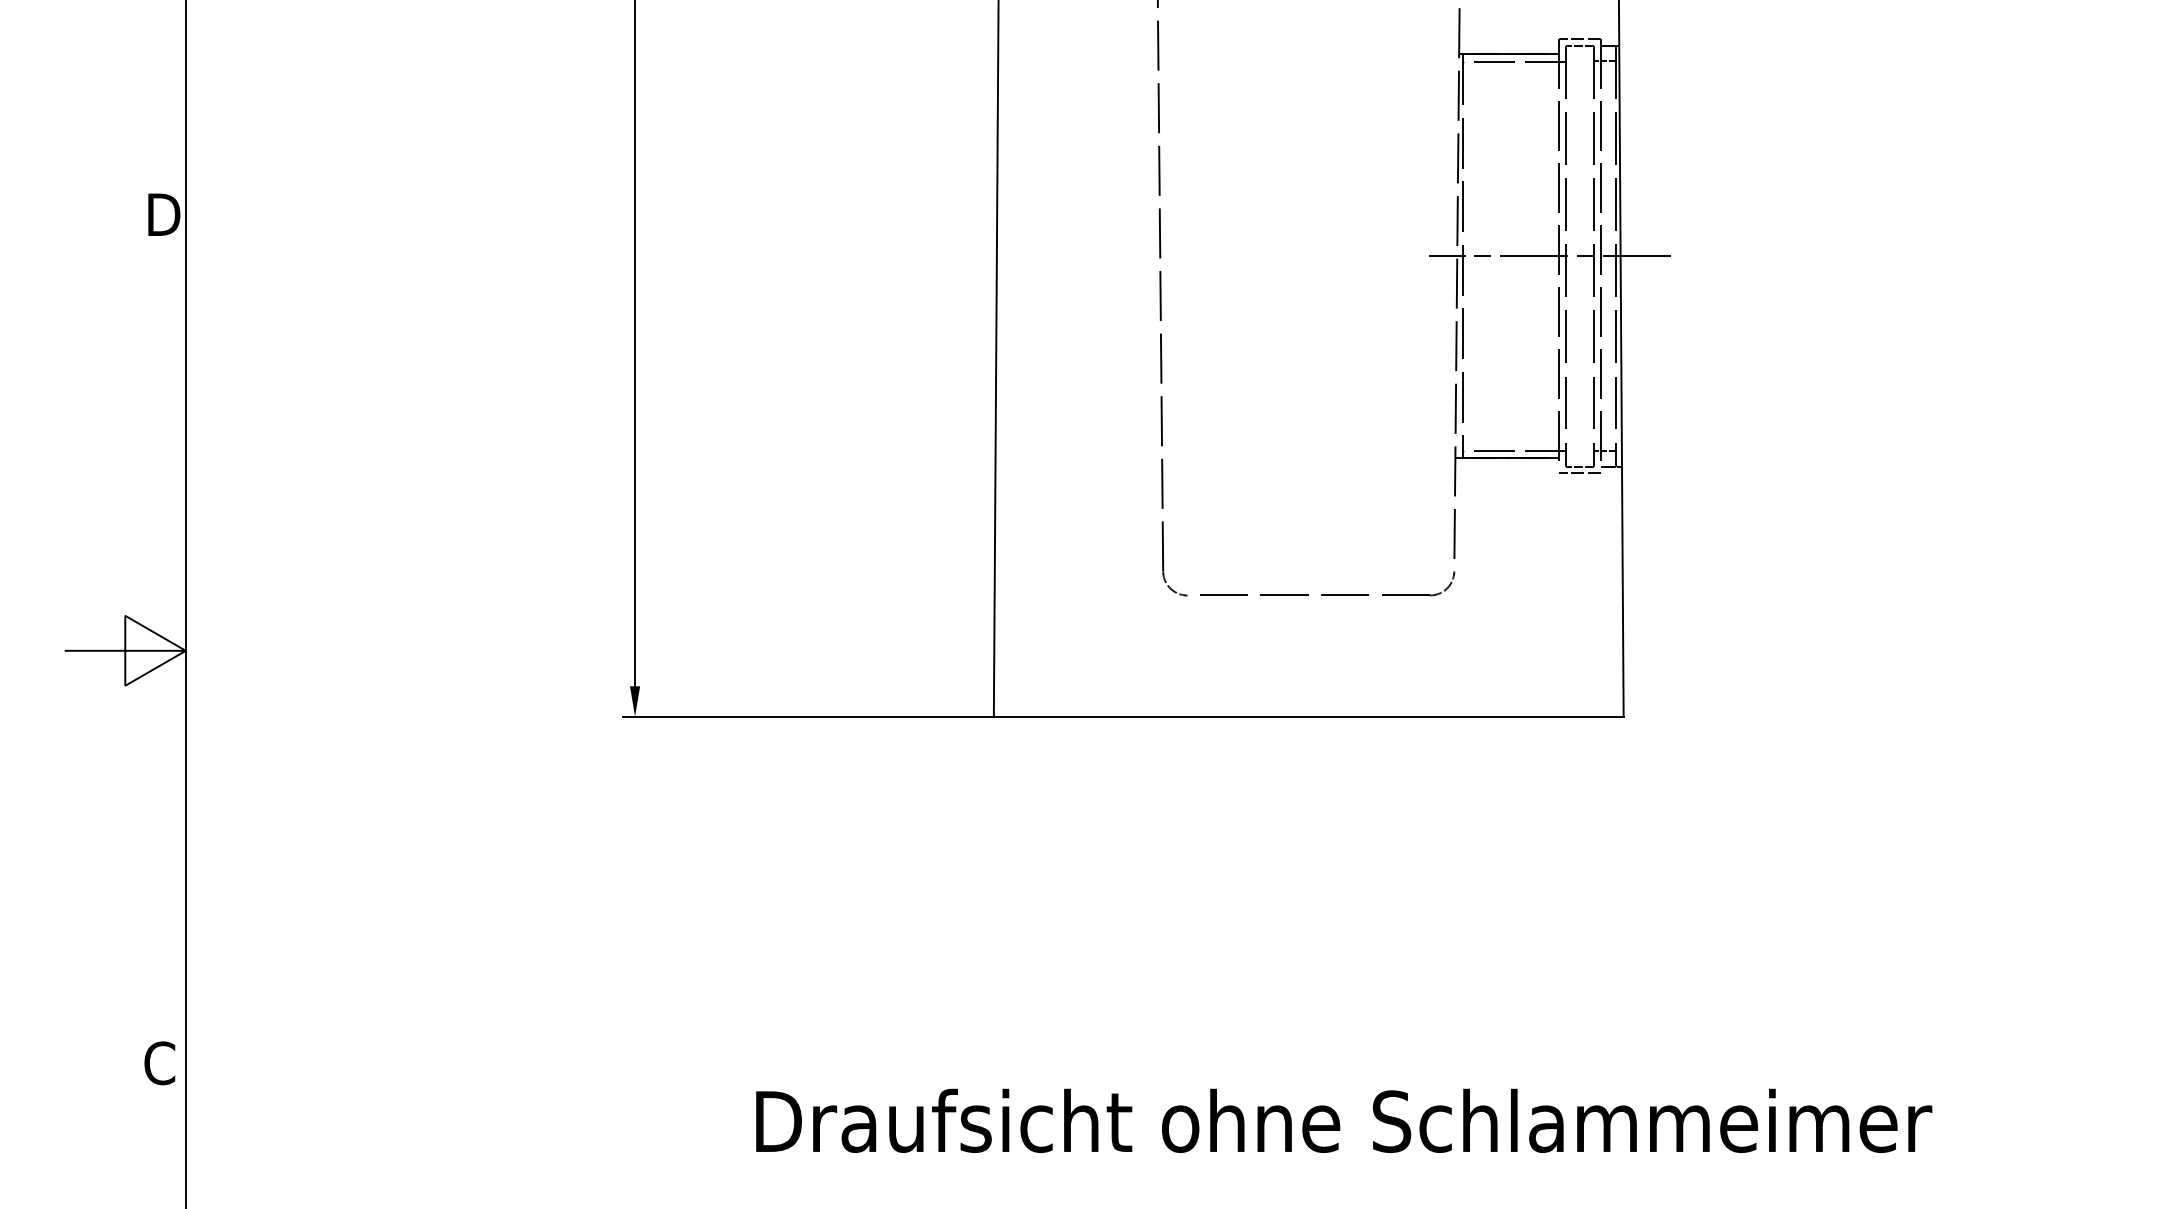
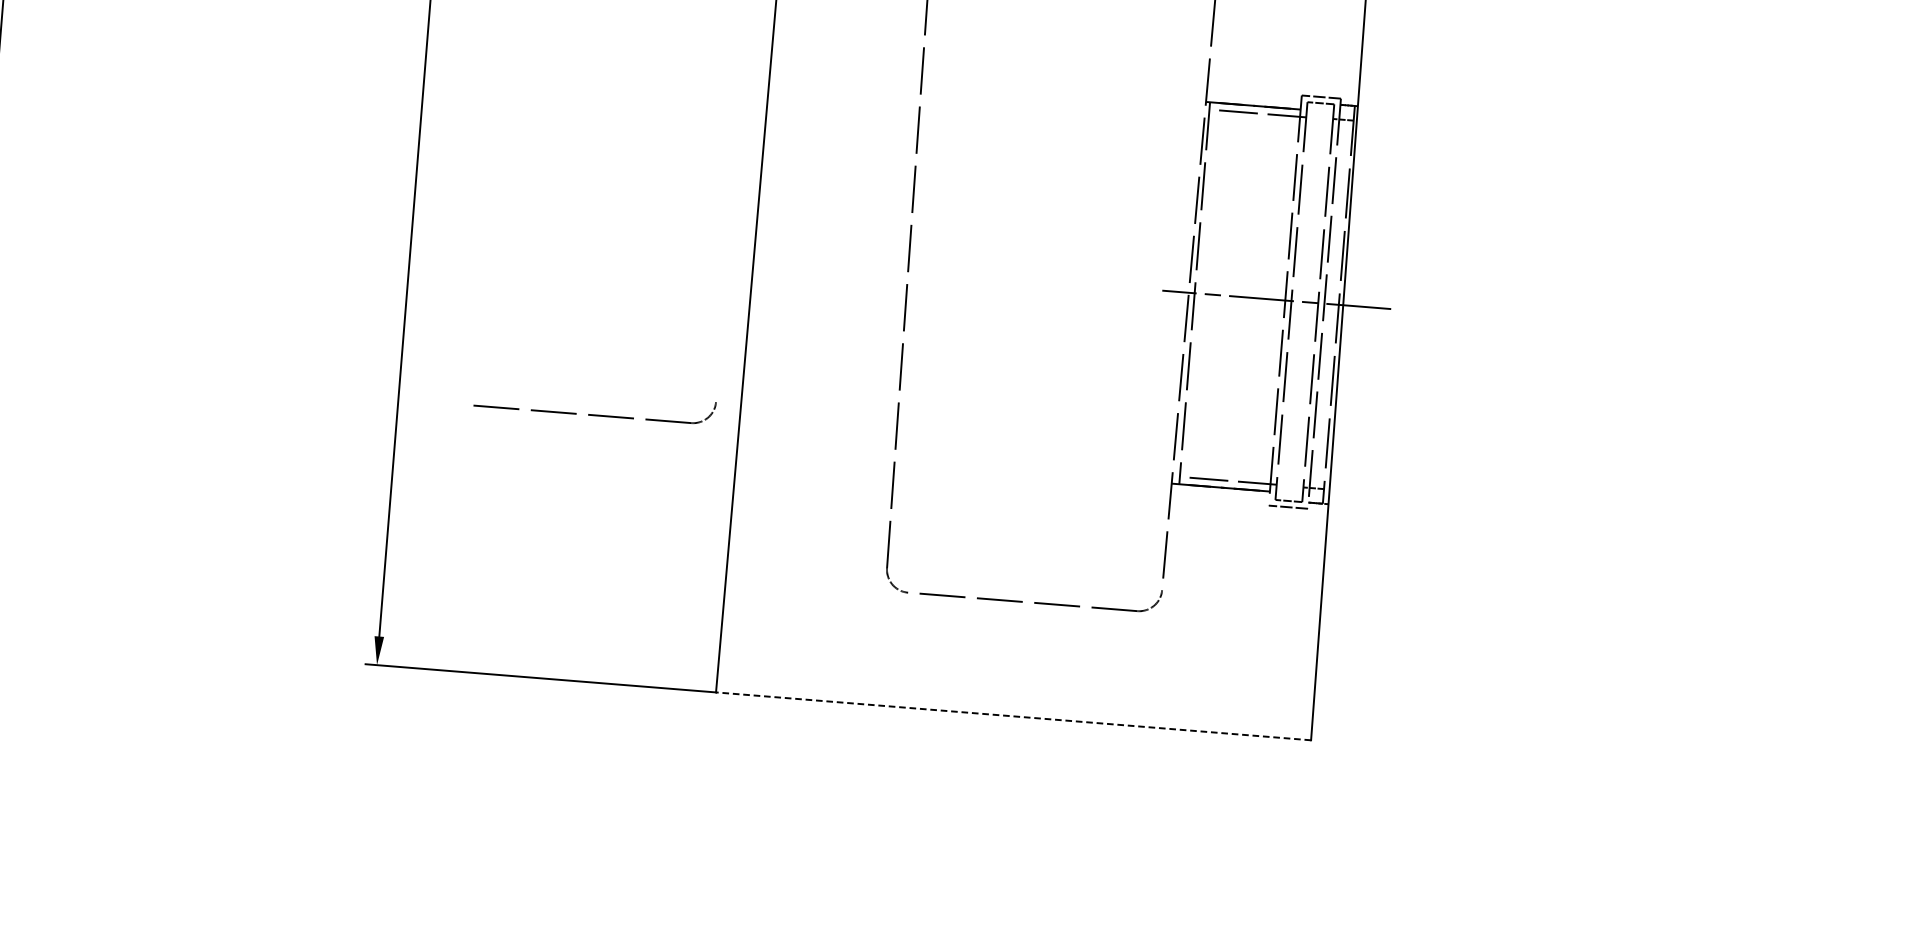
part: (842, 434) -> (594, 414), added
line: (1308, 716) -> (1013, 716), solid -> dashed

